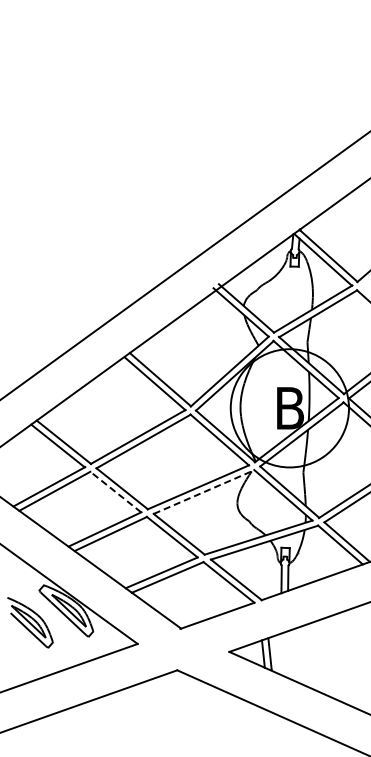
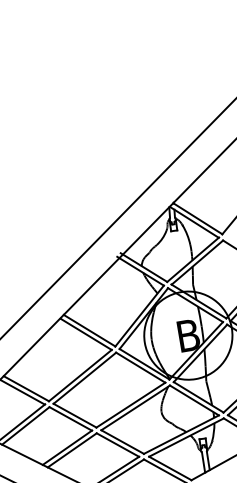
line: (115, 492) -> (70, 419), dashed -> solid
line: (204, 492) -> (136, 408), dashed -> solid

